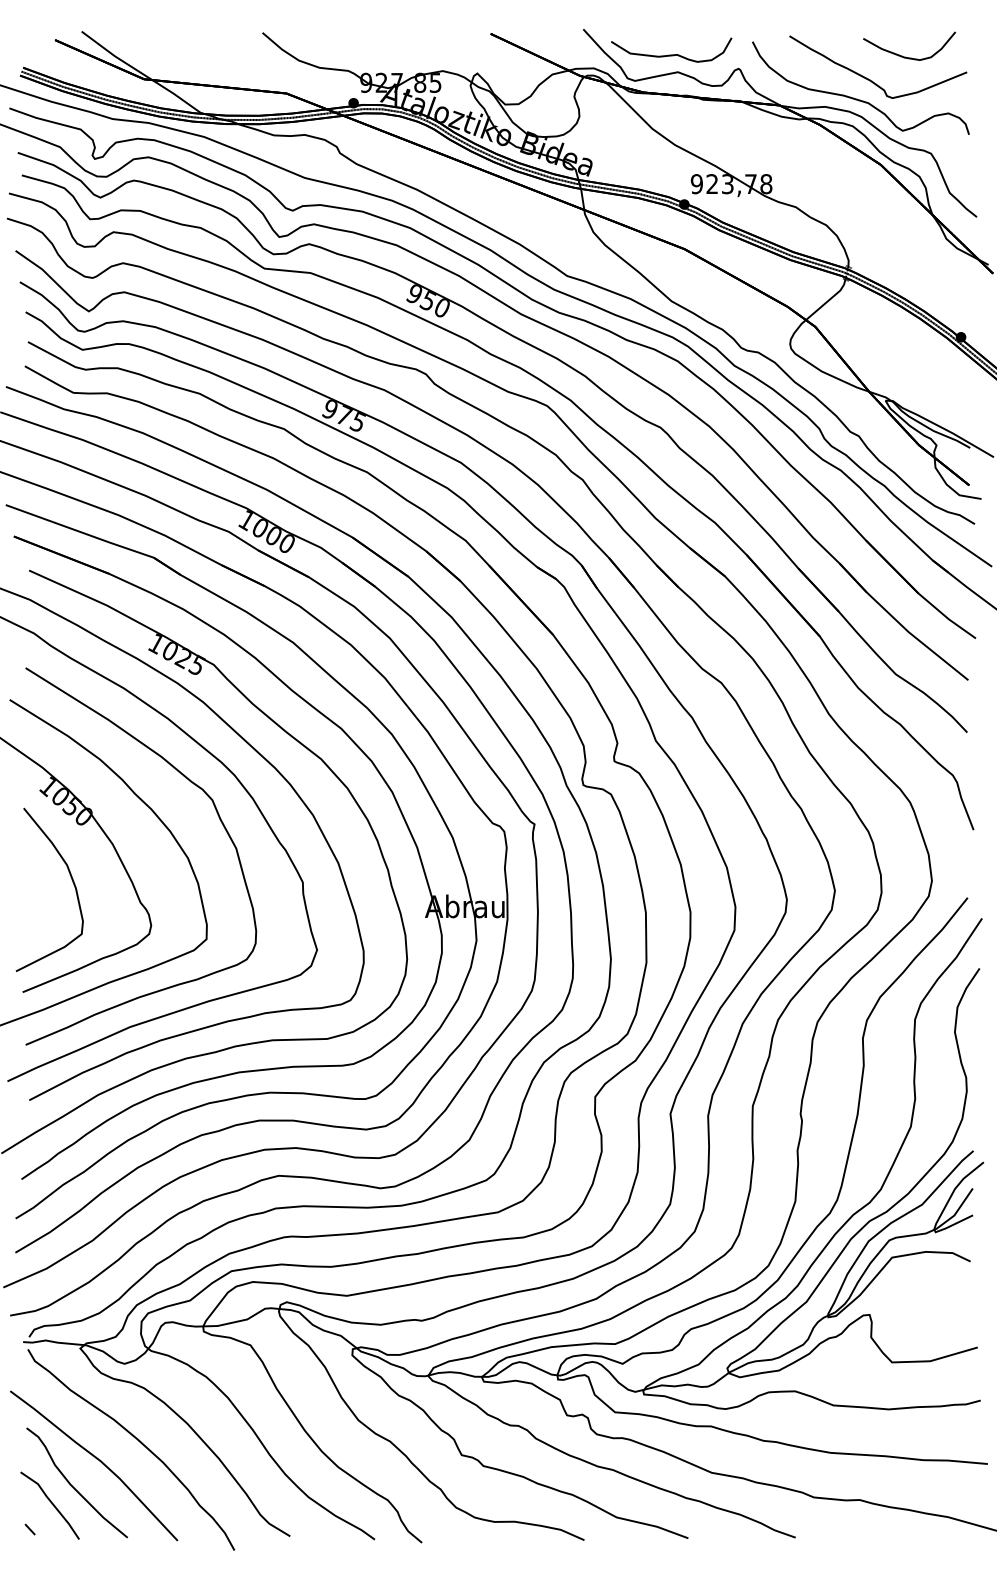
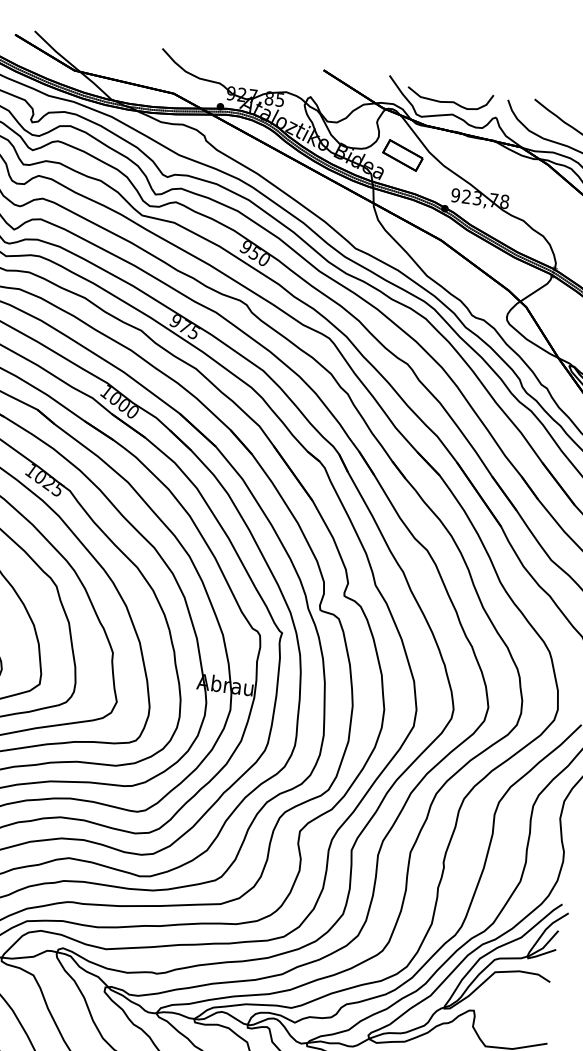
part: (616, 138) -> (403, 155), added

